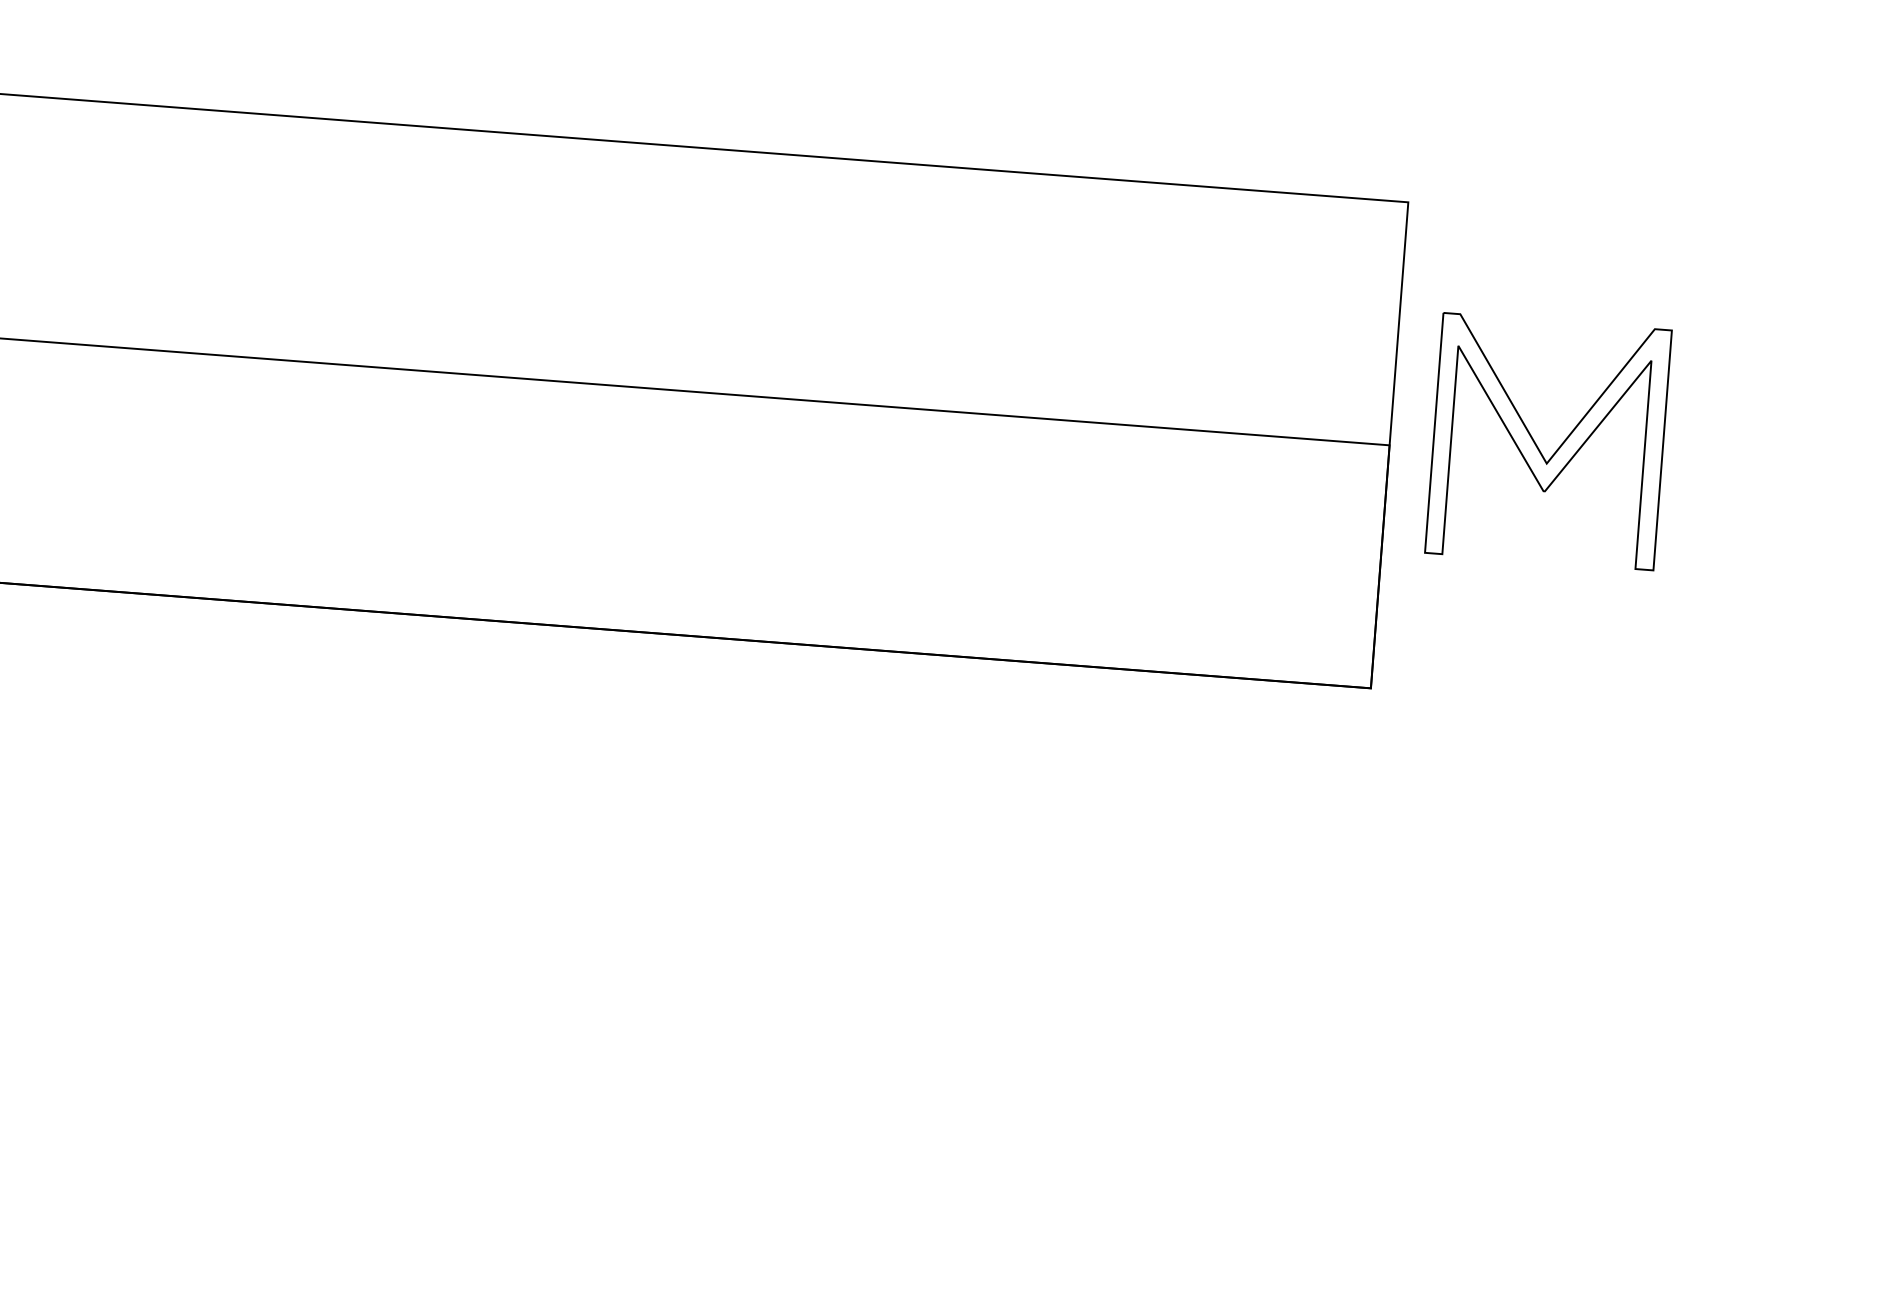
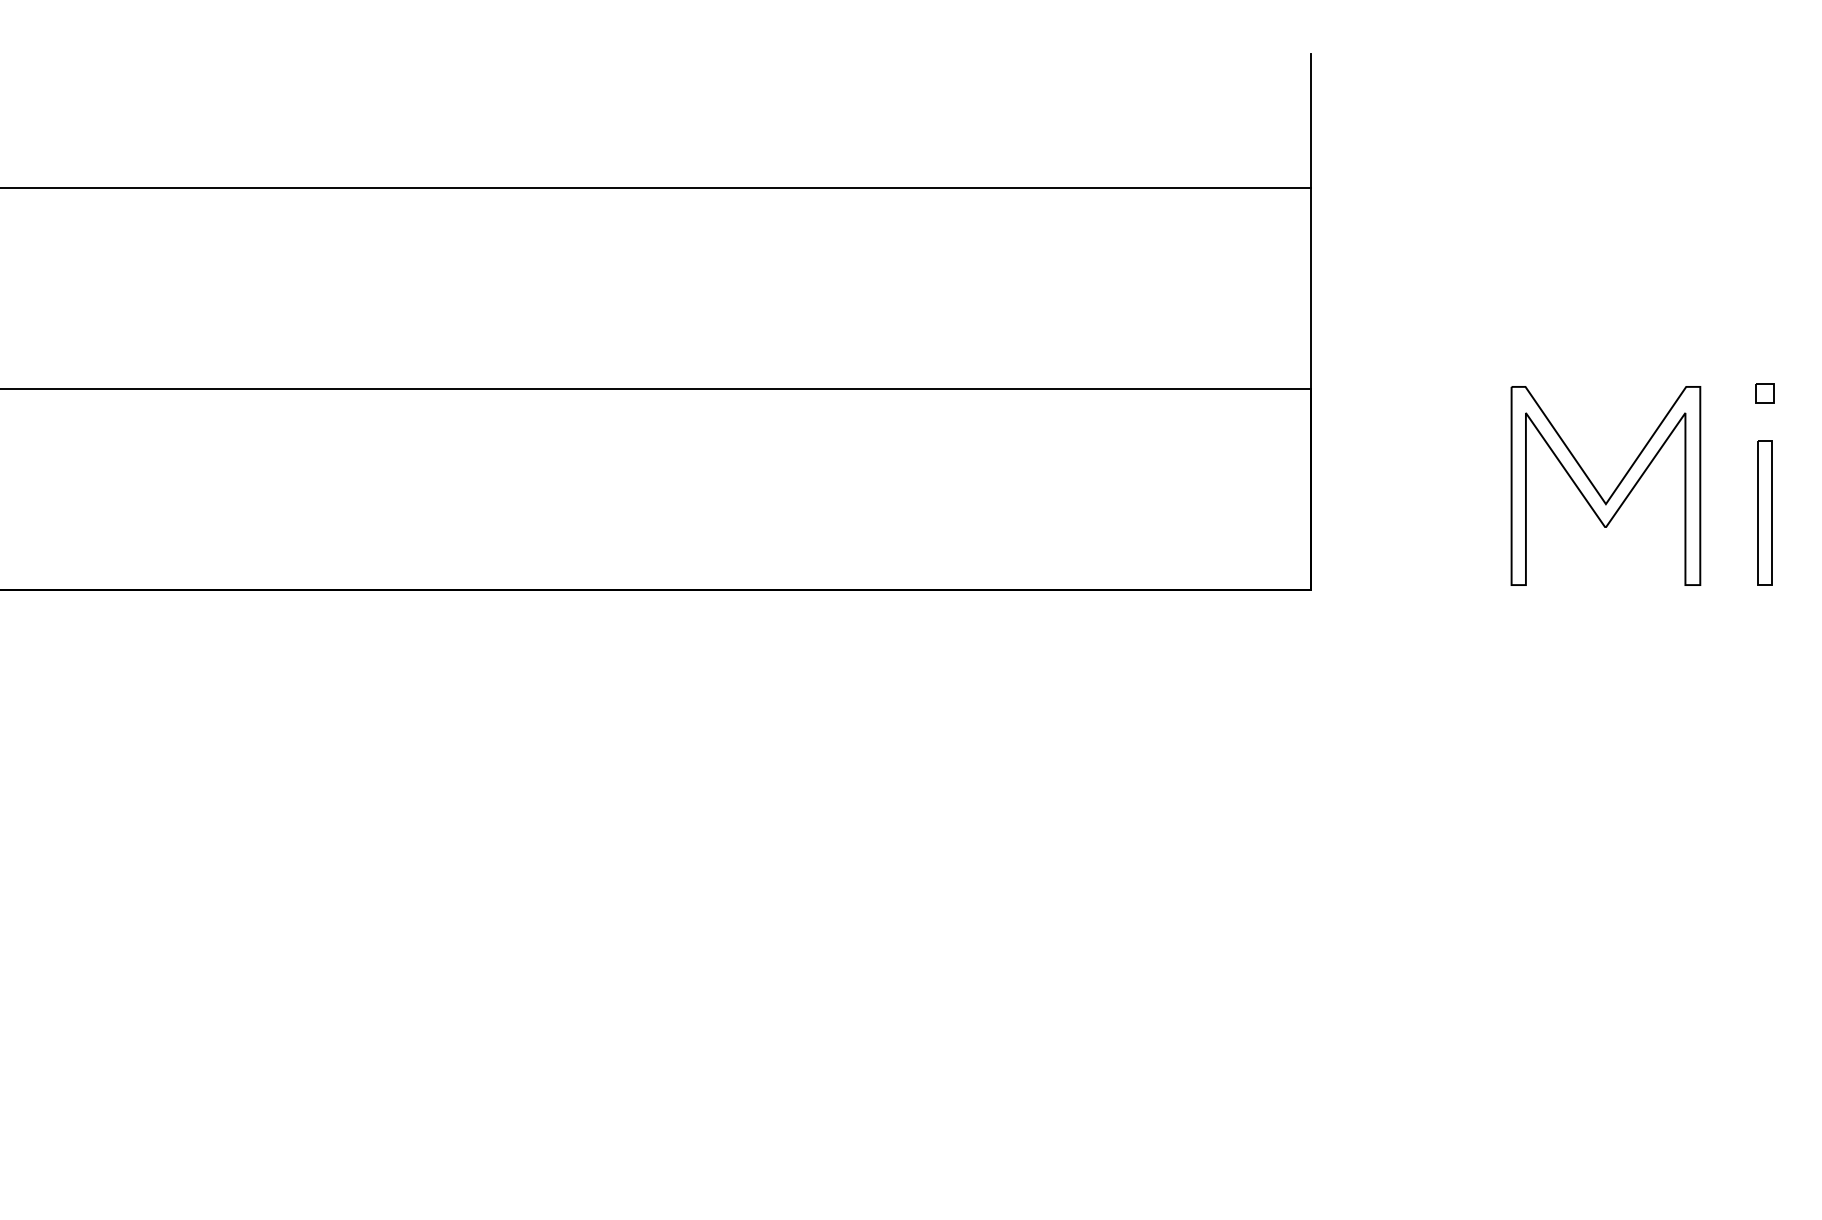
line: (1414, 121) -> (1310, 121), added
part: (1537, 445) -> (1597, 489), moved

